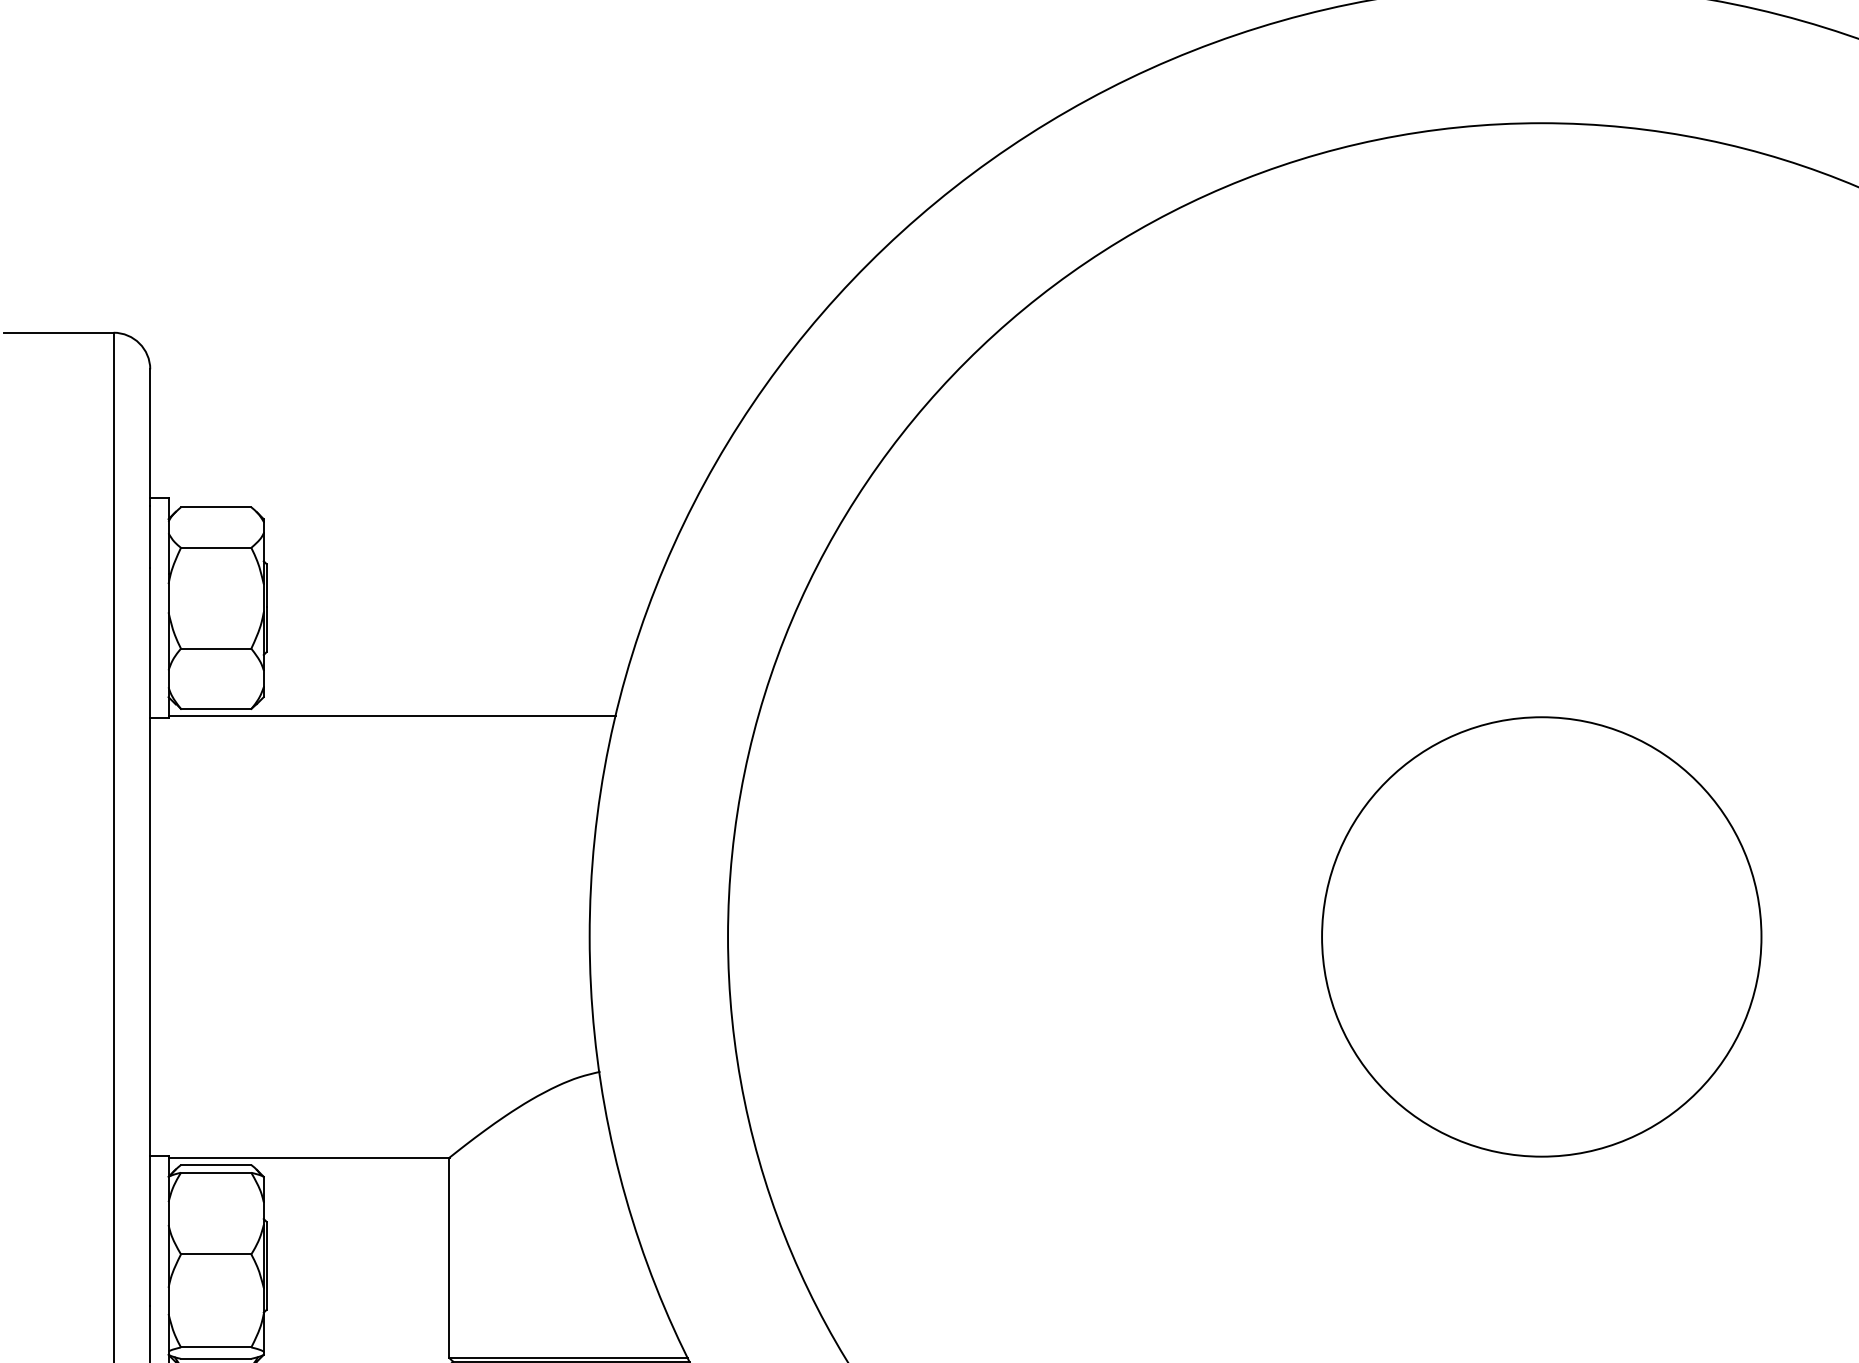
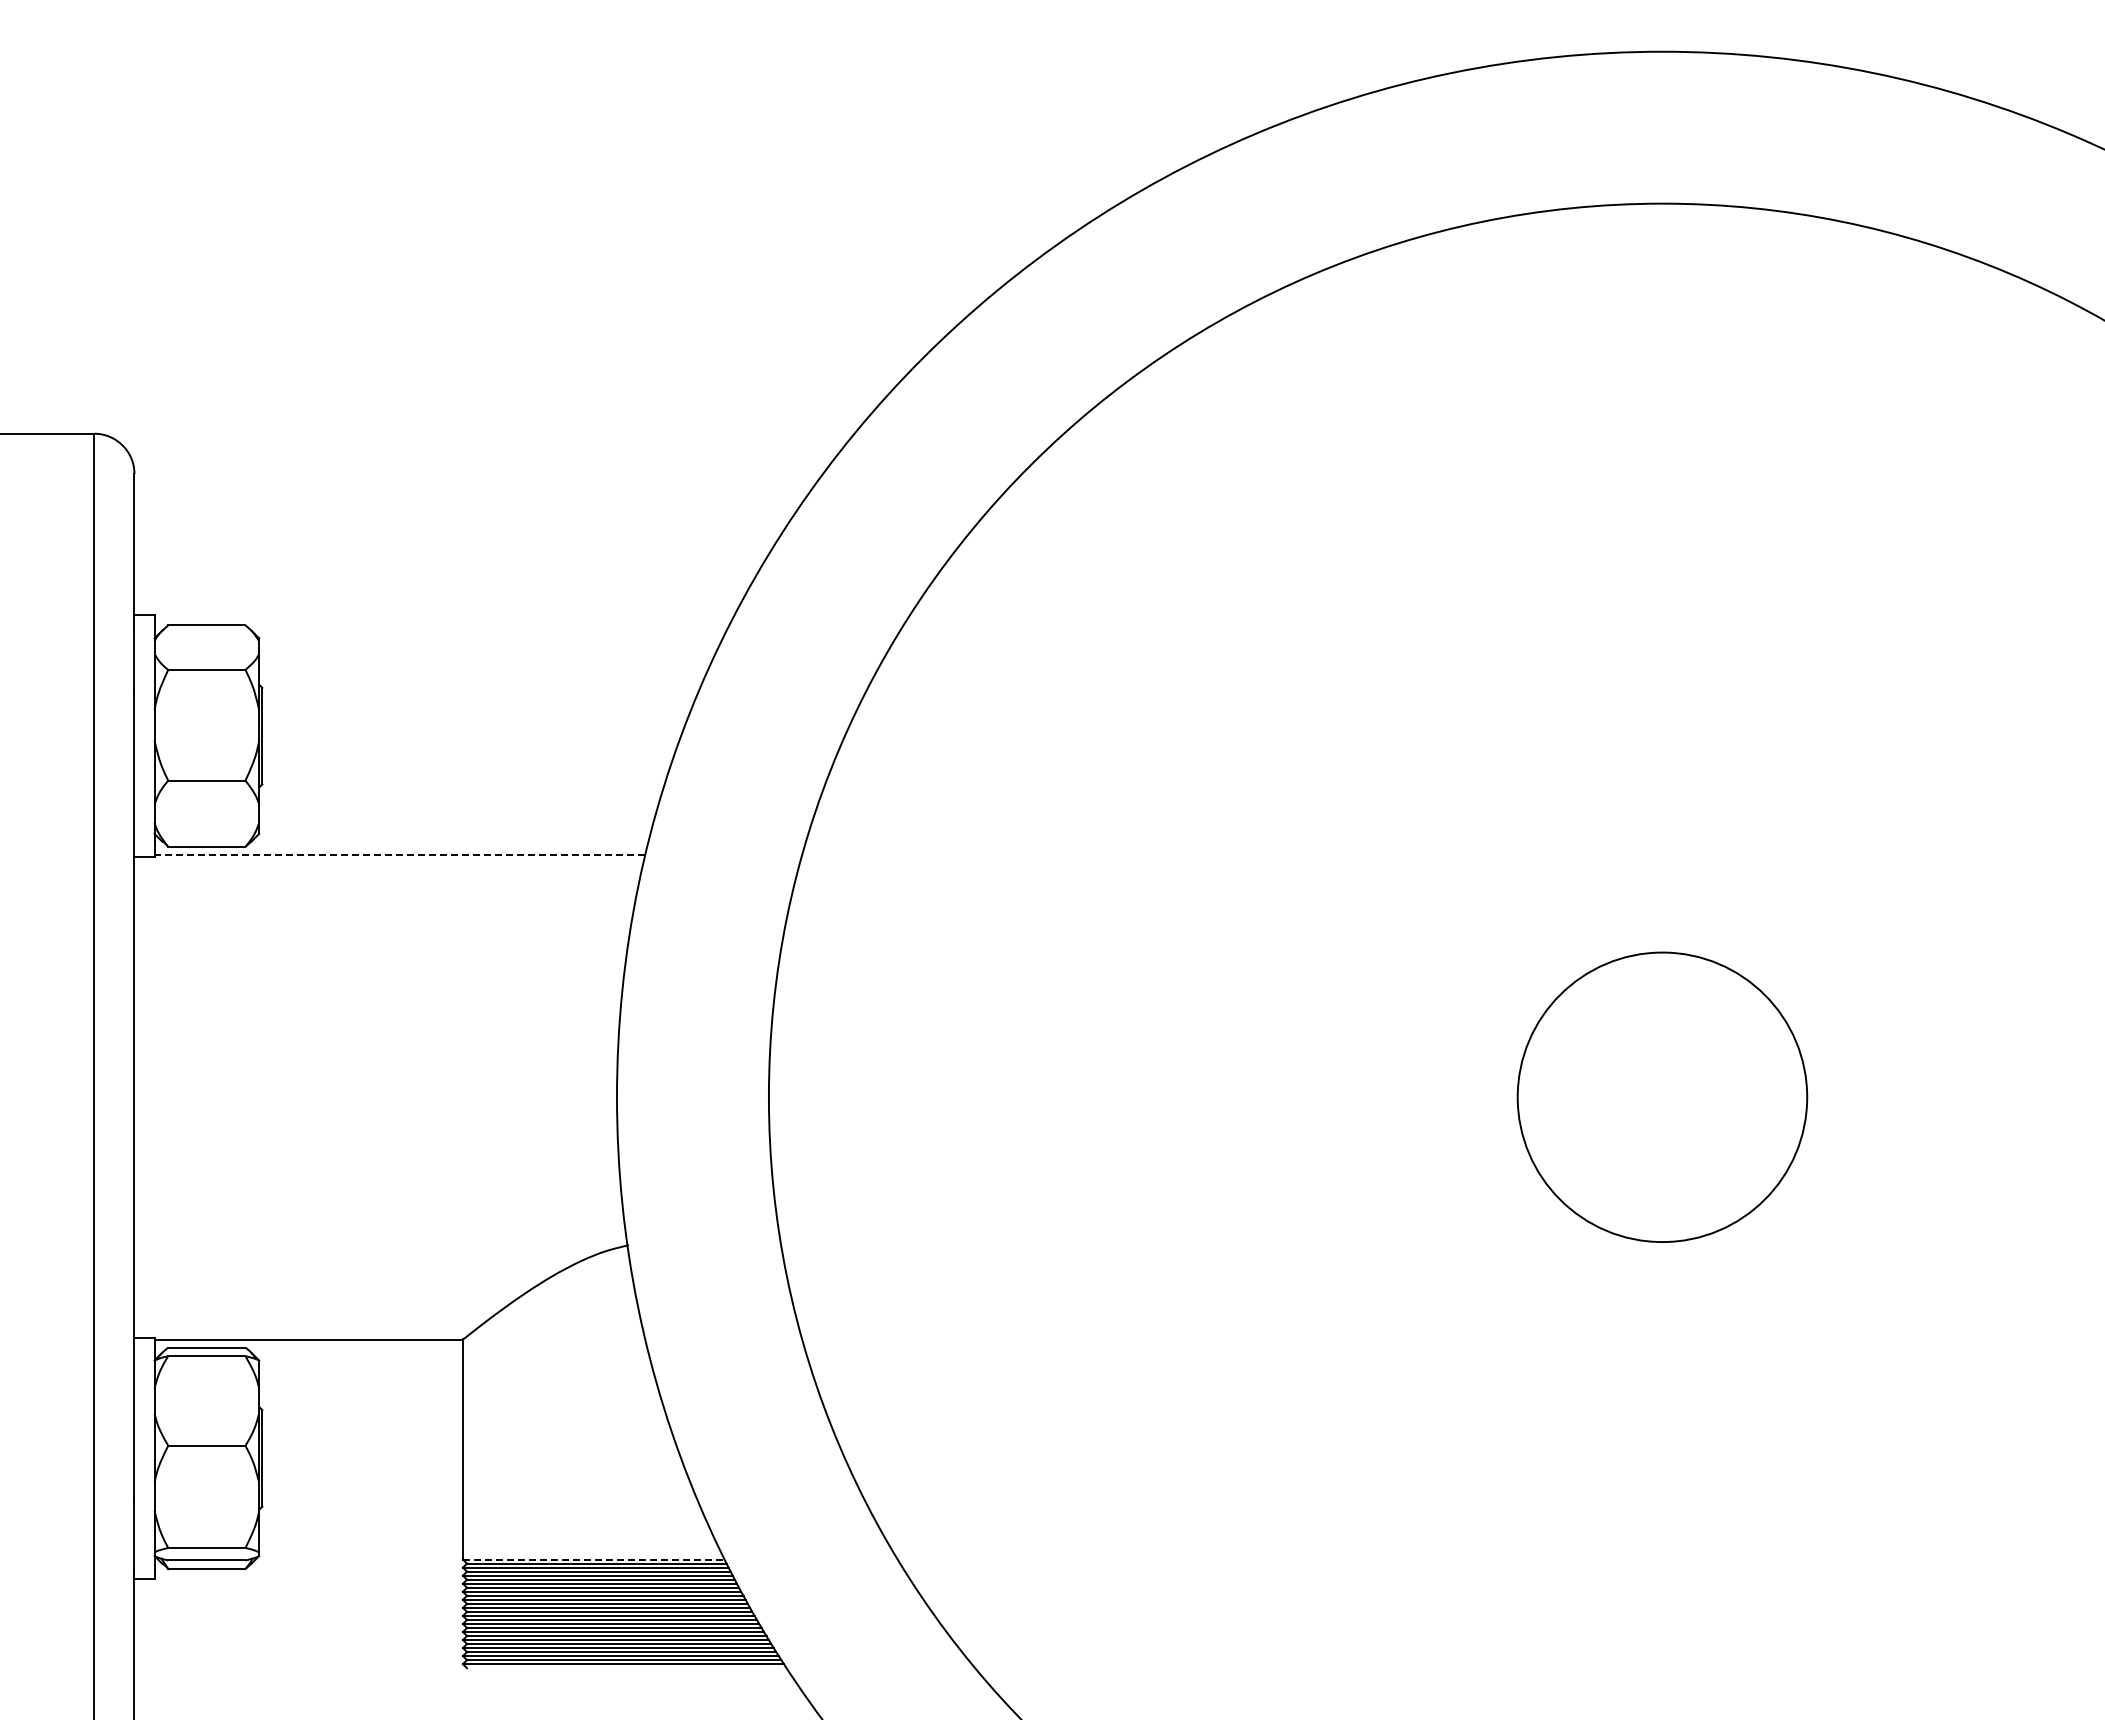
line: (391, 715) -> (399, 854), solid -> dashed
circle: (1541, 937) -> (1662, 1097), size x0.6
line: (568, 1357) -> (593, 1559), solid -> dashed

